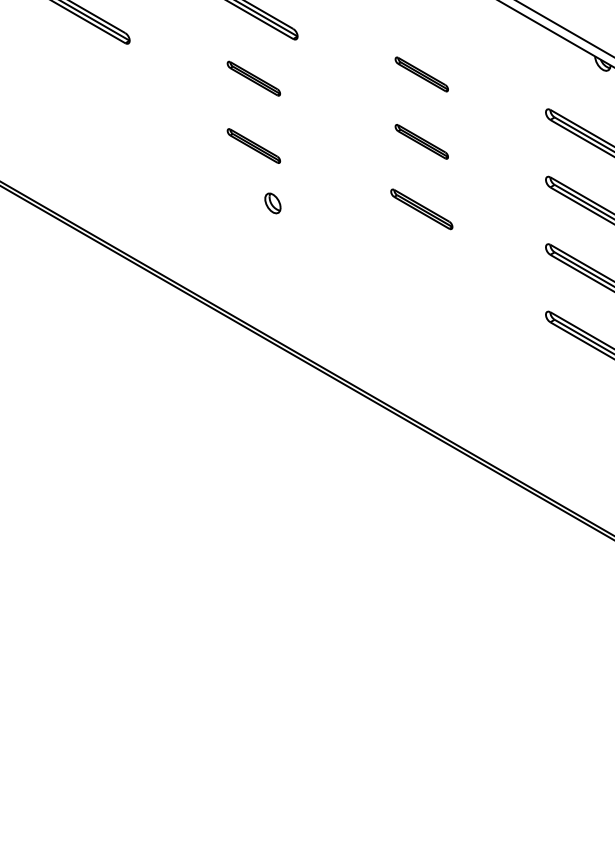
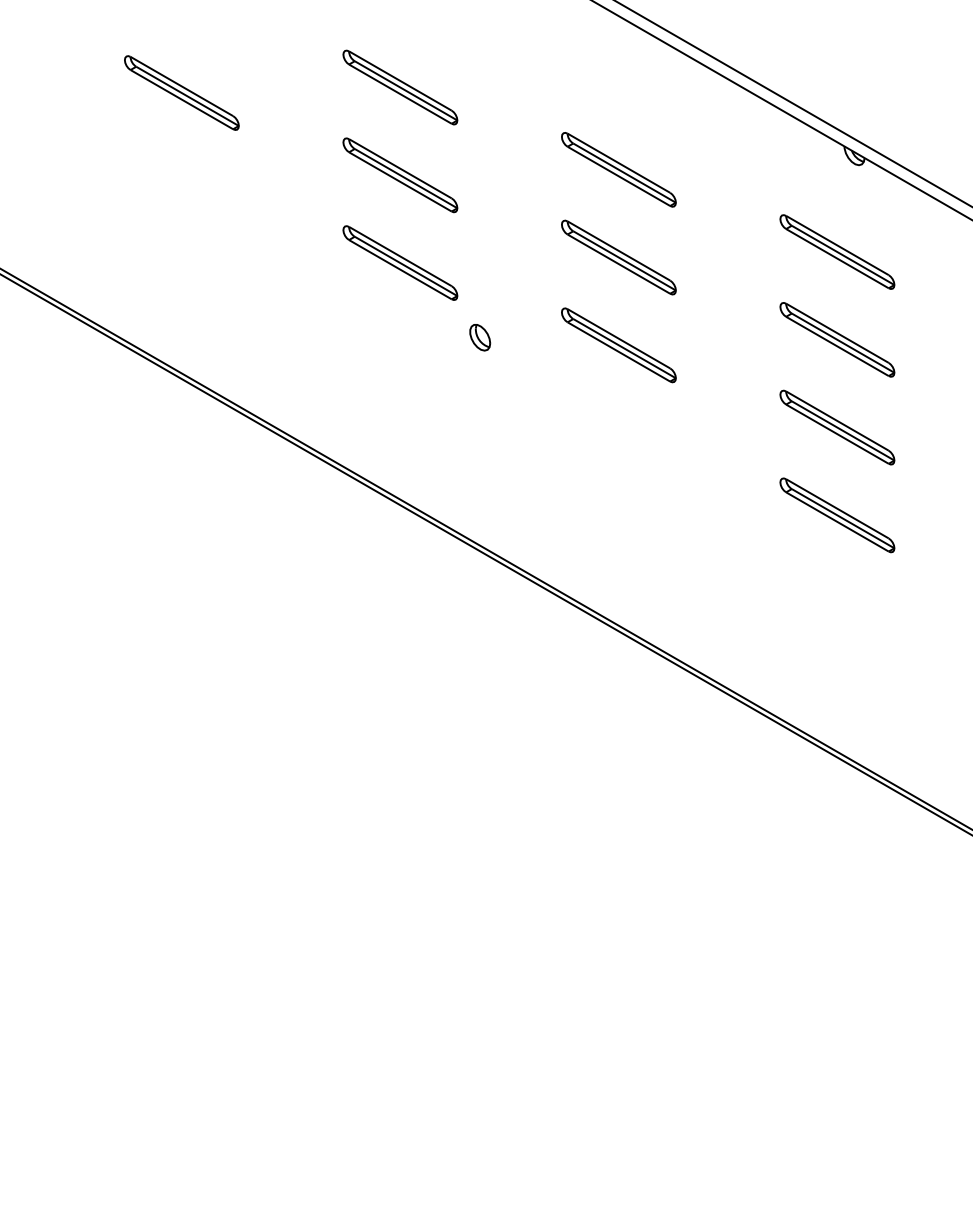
part: (421, 74) -> (618, 169), size x1.67
part: (253, 78) -> (400, 175), size x1.67
part: (421, 141) -> (618, 257), size x1.67
part: (253, 145) -> (400, 262), size x1.67
part: (273, 203) -> (480, 337), moved
part: (421, 209) -> (618, 345), size x1.43

